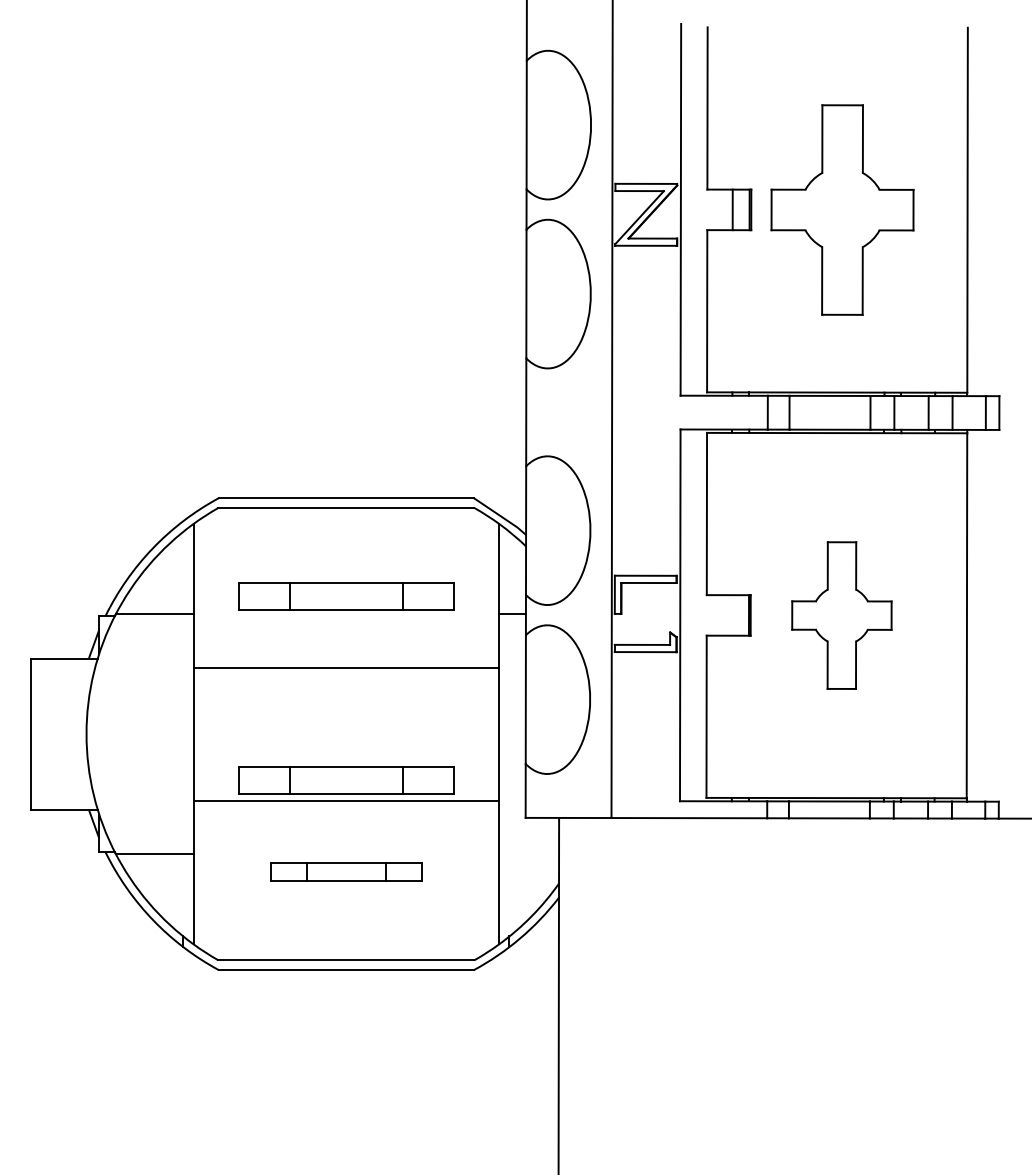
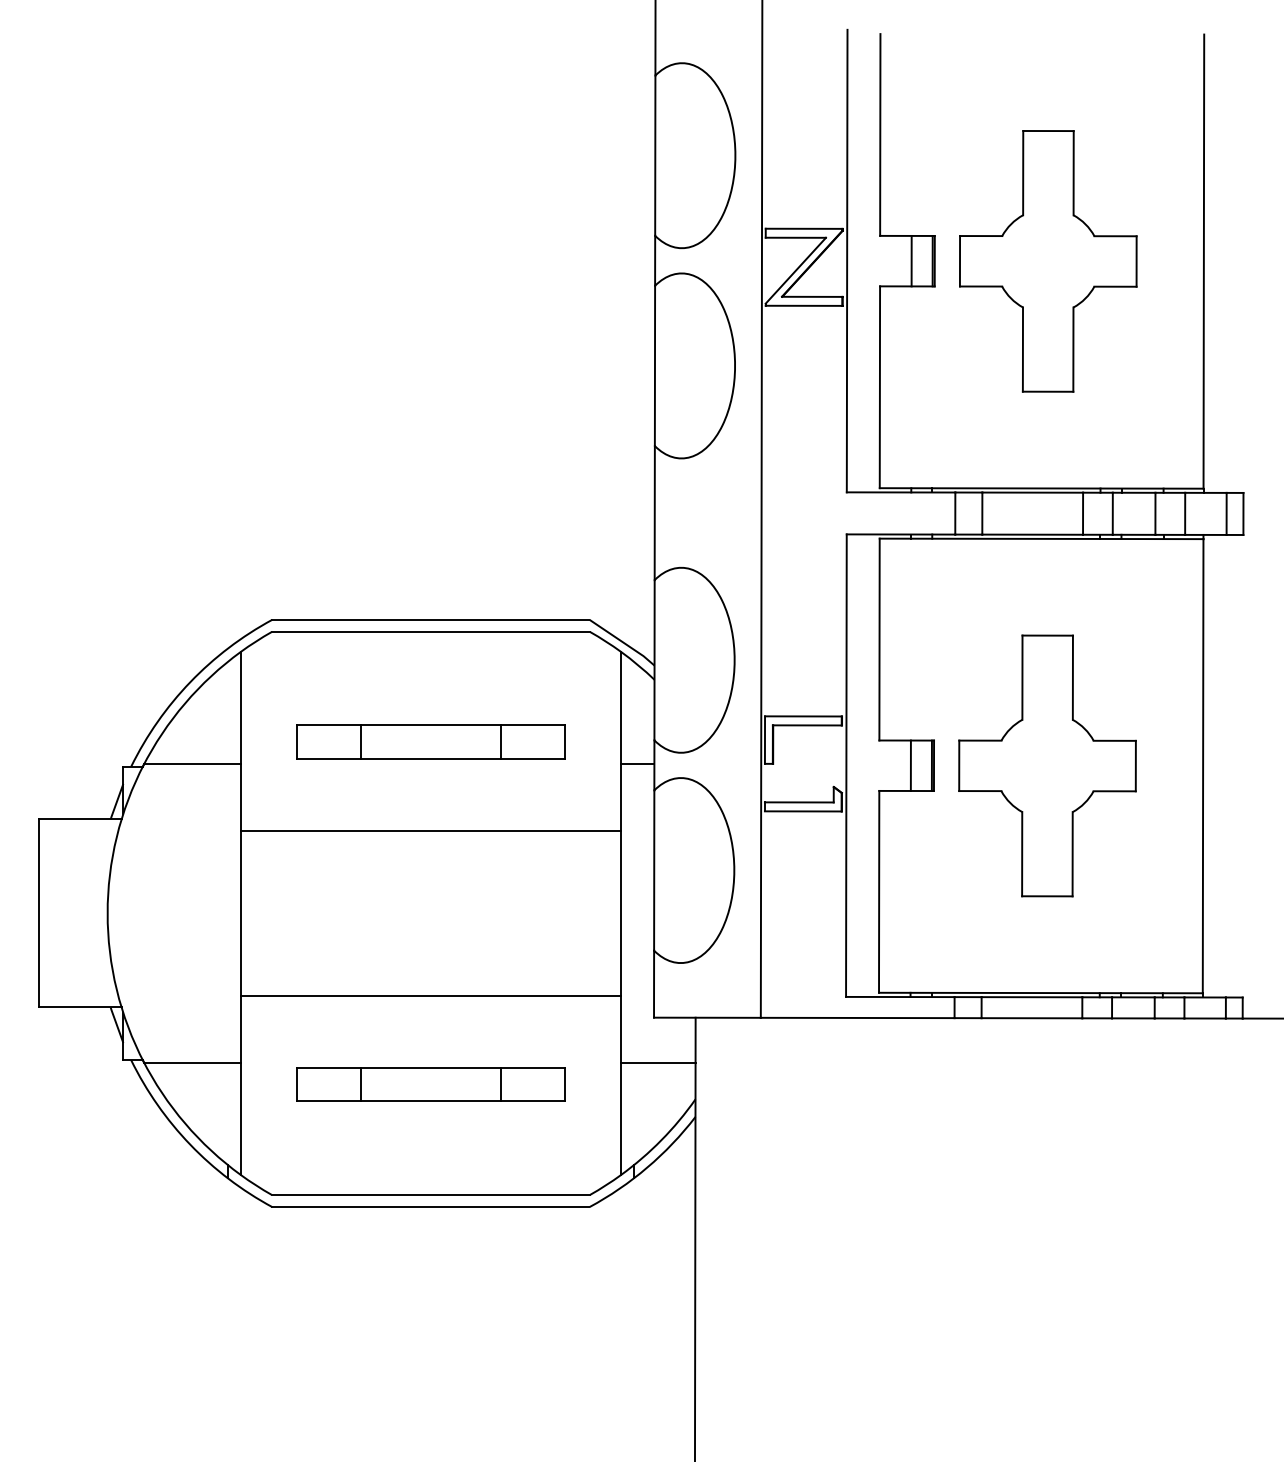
line: (731, 615) -> (910, 765), added
part: (841, 615) -> (1047, 765), size x1.43
part: (346, 779) -> (430, 970), removed
line: (529, 853) -> (658, 1062), added
part: (346, 871) -> (430, 1084), size x1.43

